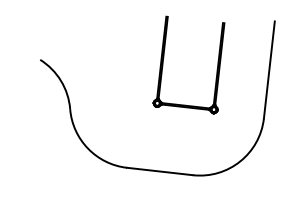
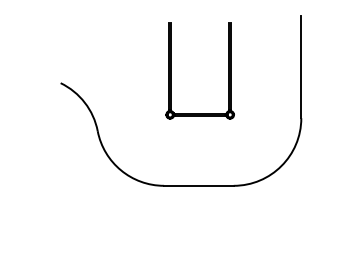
part: (163, 61) -> (171, 70), moved

